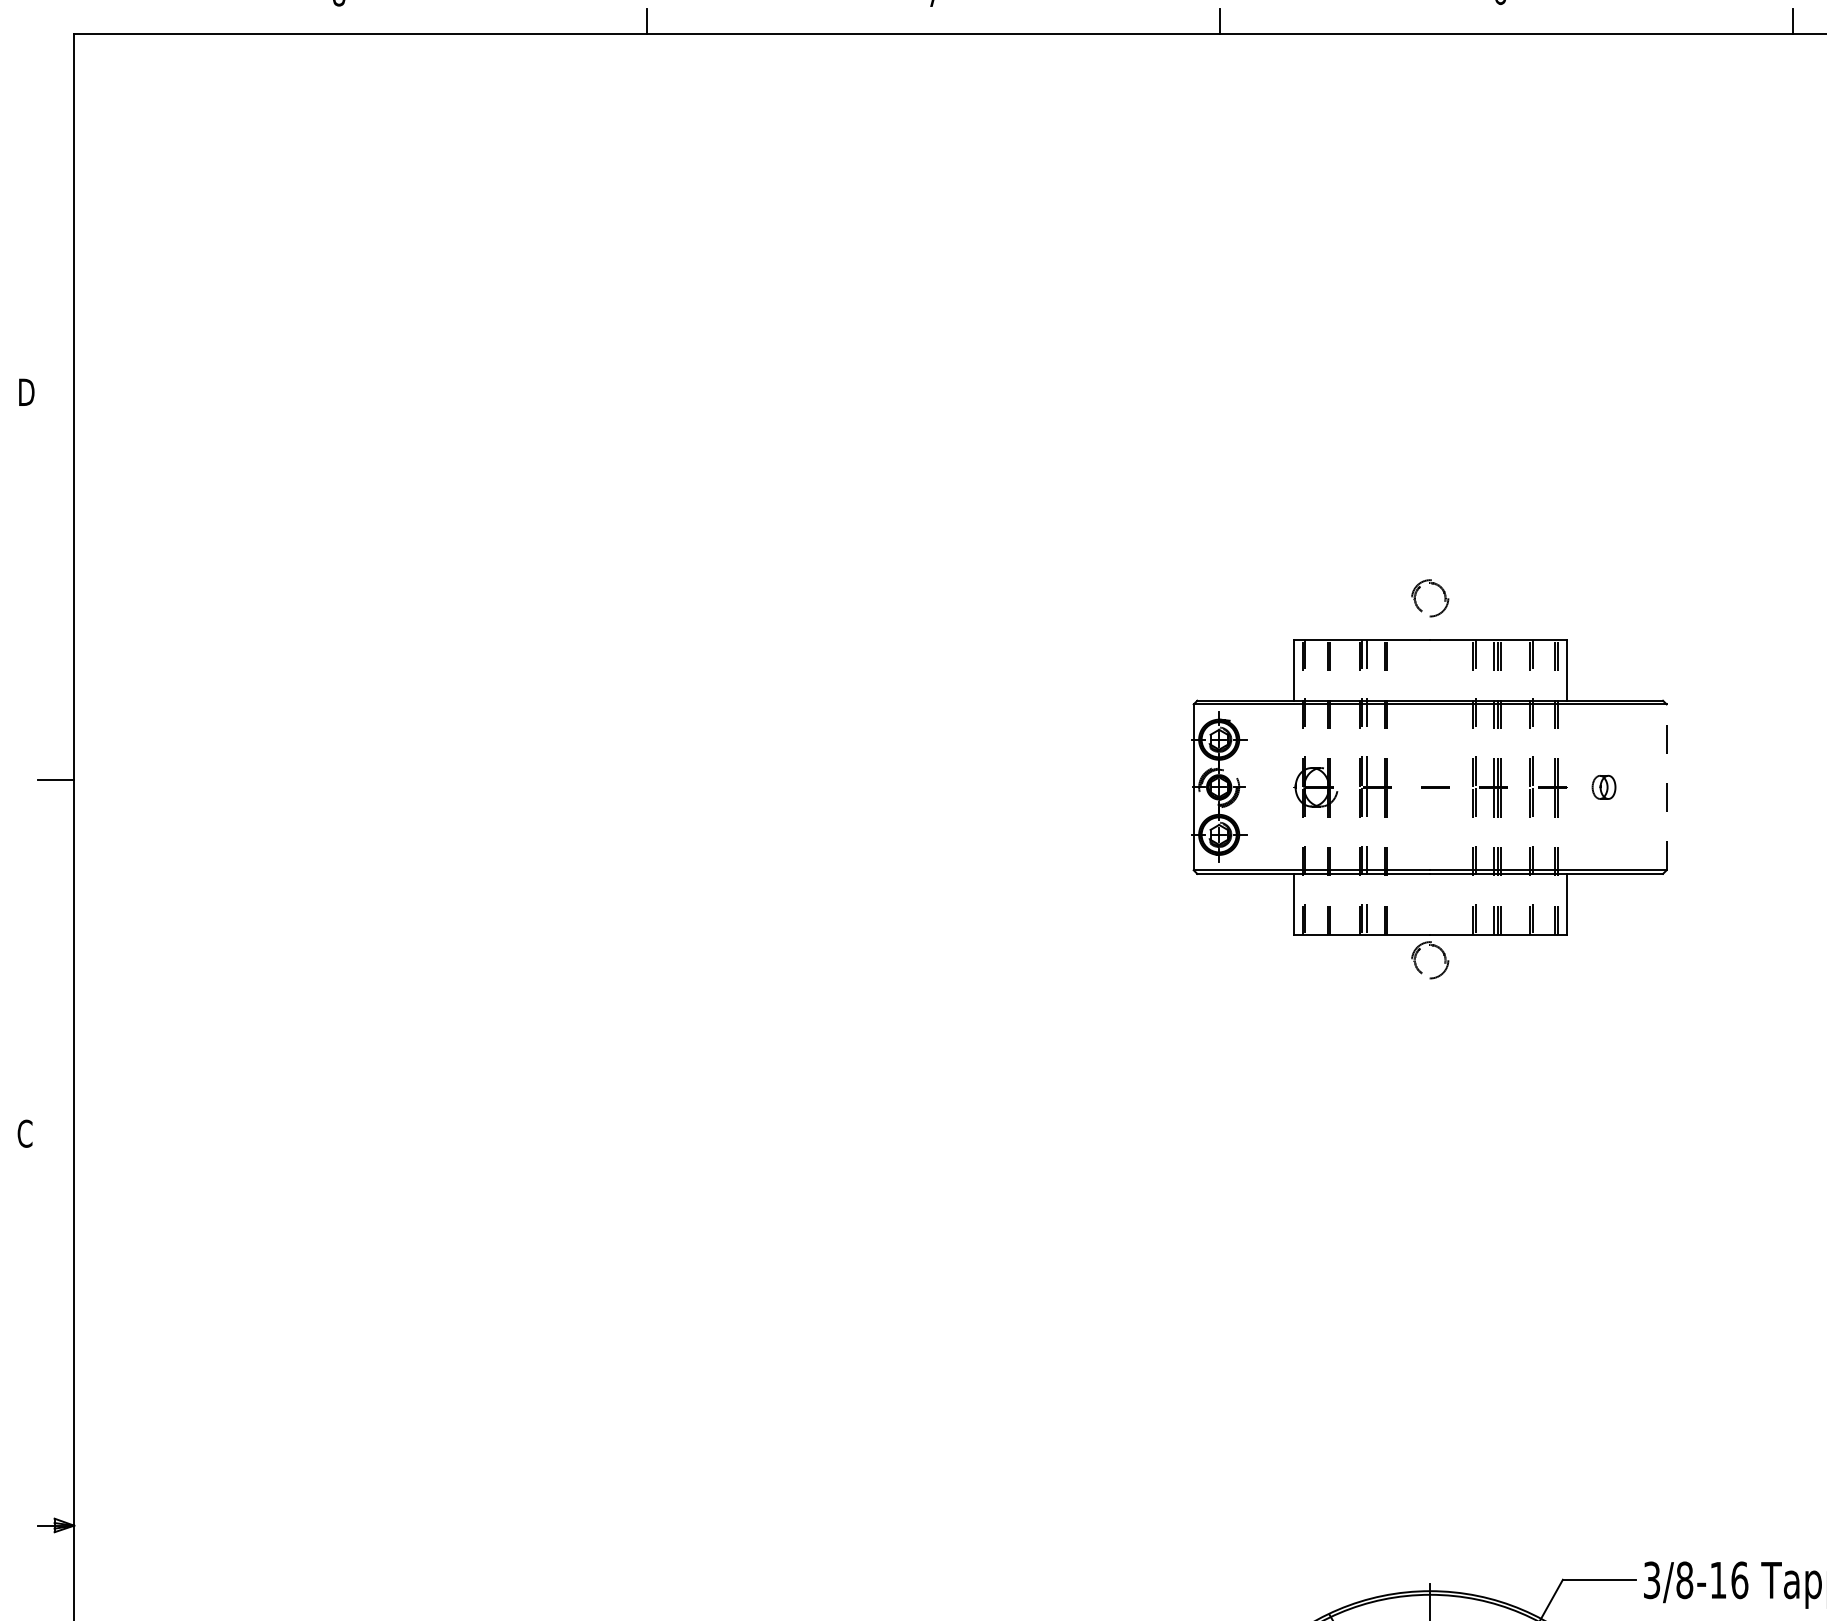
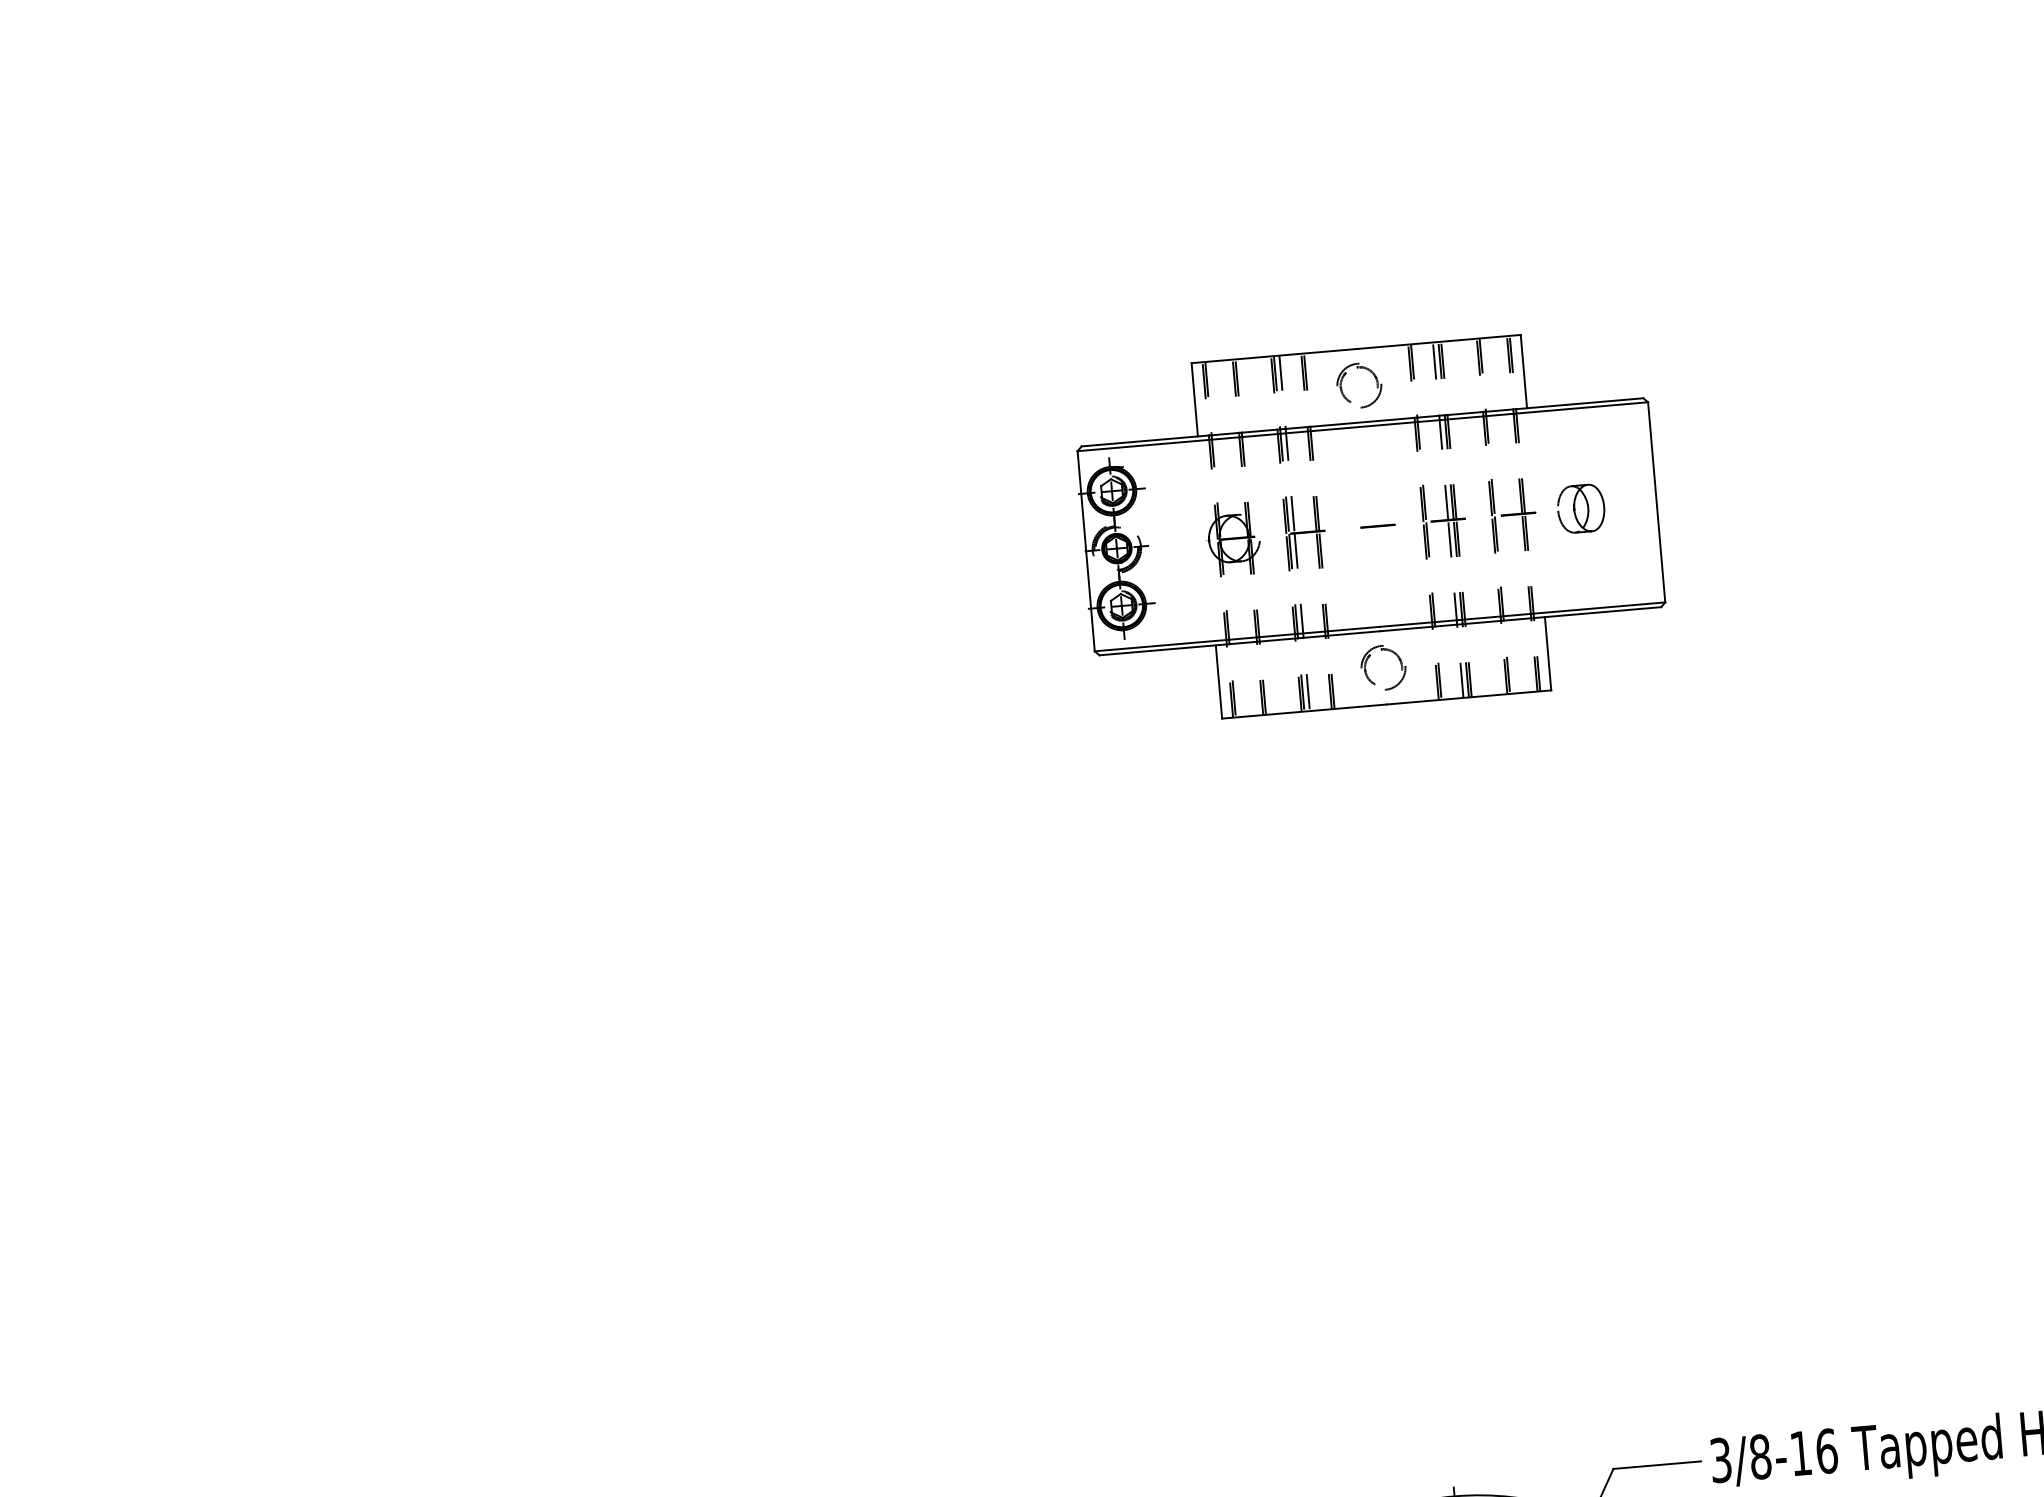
part: (1437, 586) -> (1366, 370), moved
part: (1603, 787) -> (1580, 509), size x1.67
line: (1666, 787) -> (1656, 502), dashed -> solid
part: (1437, 948) -> (1391, 652), moved

